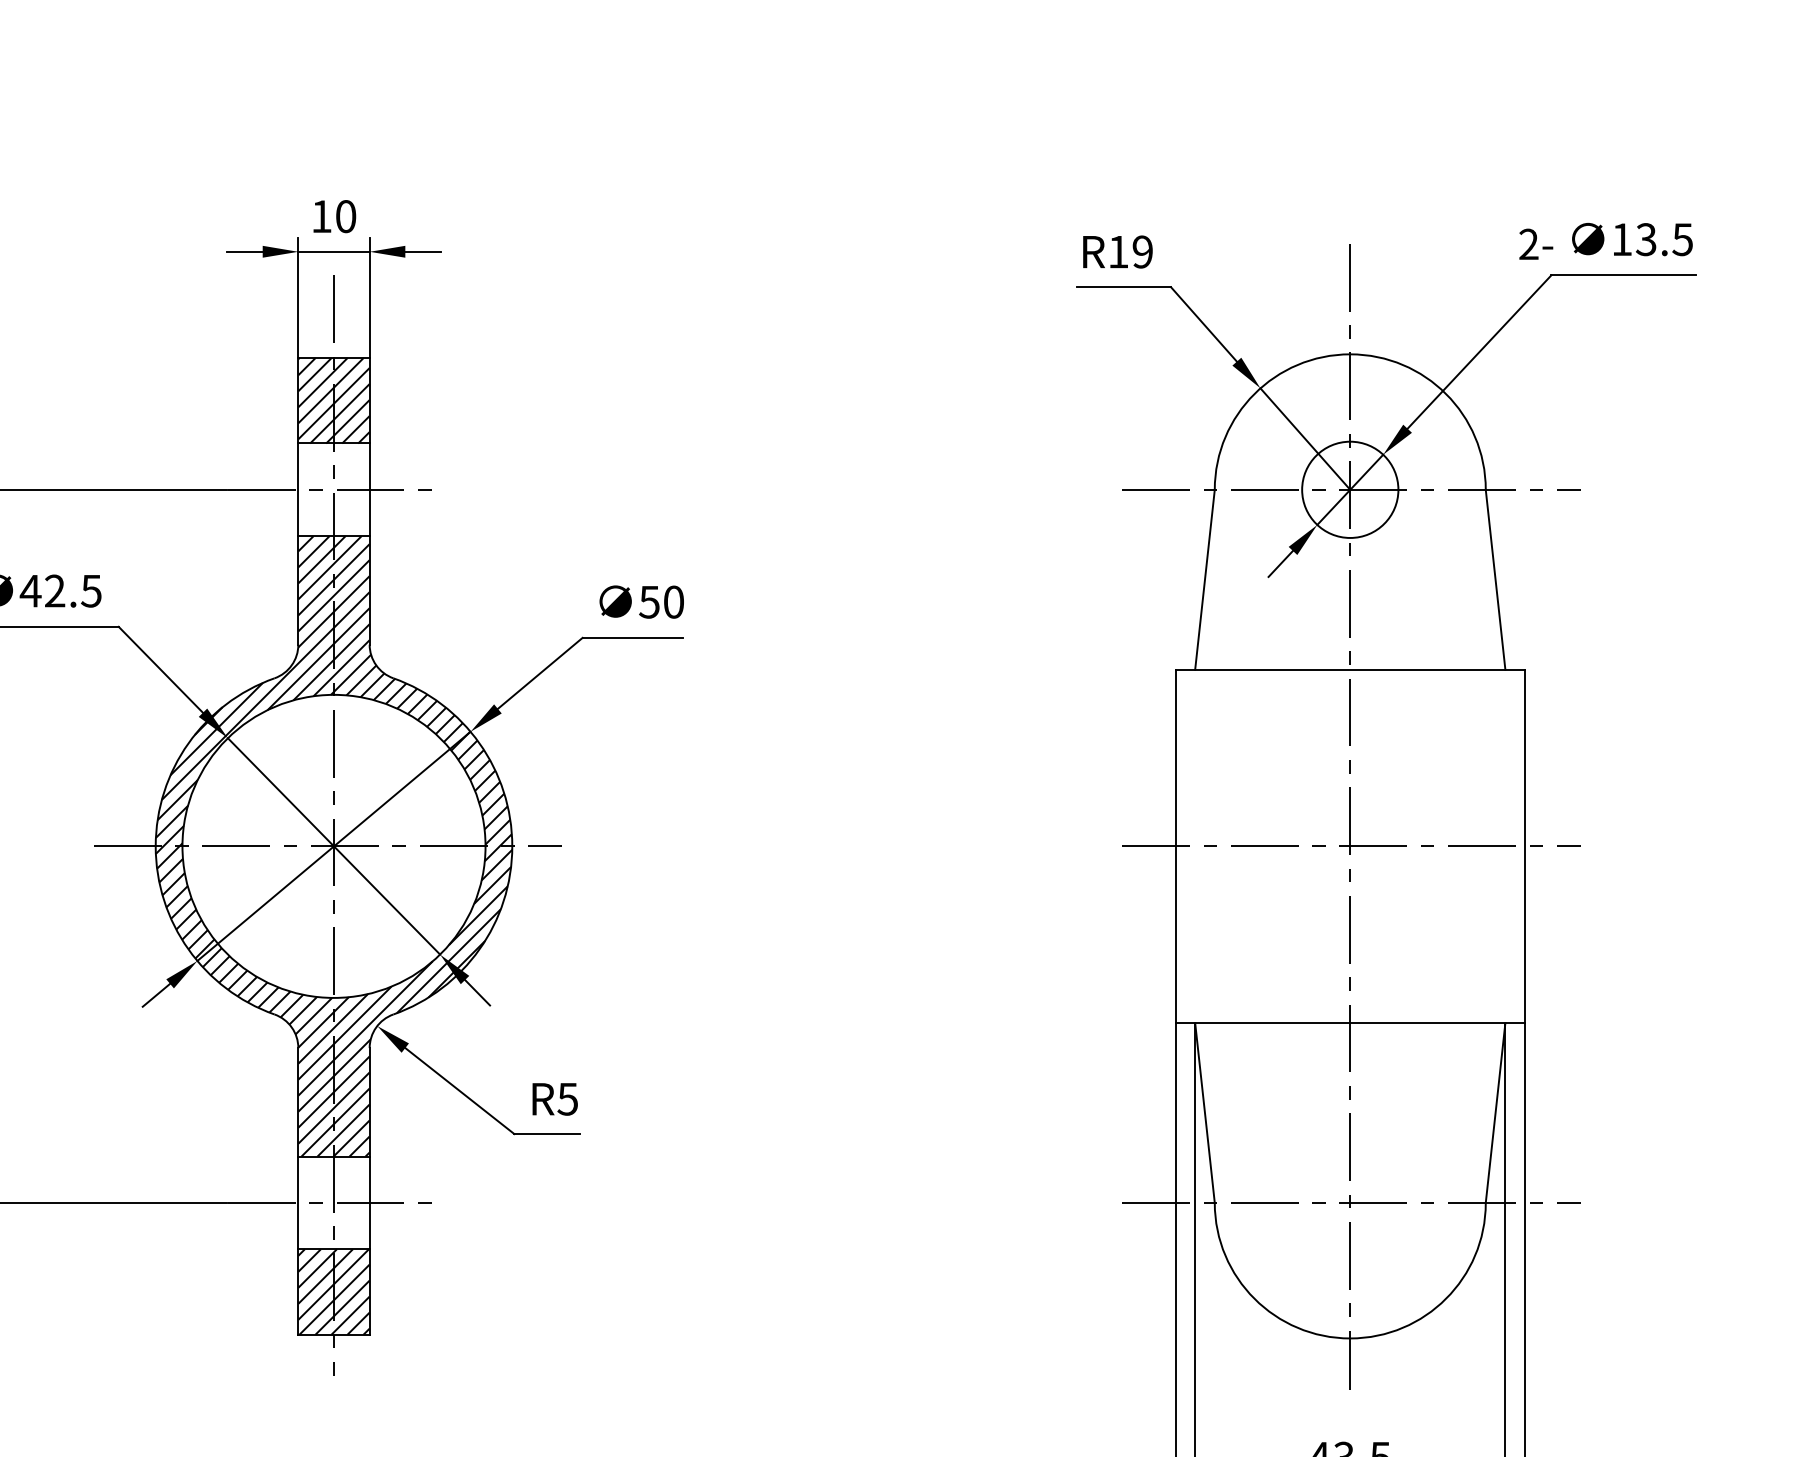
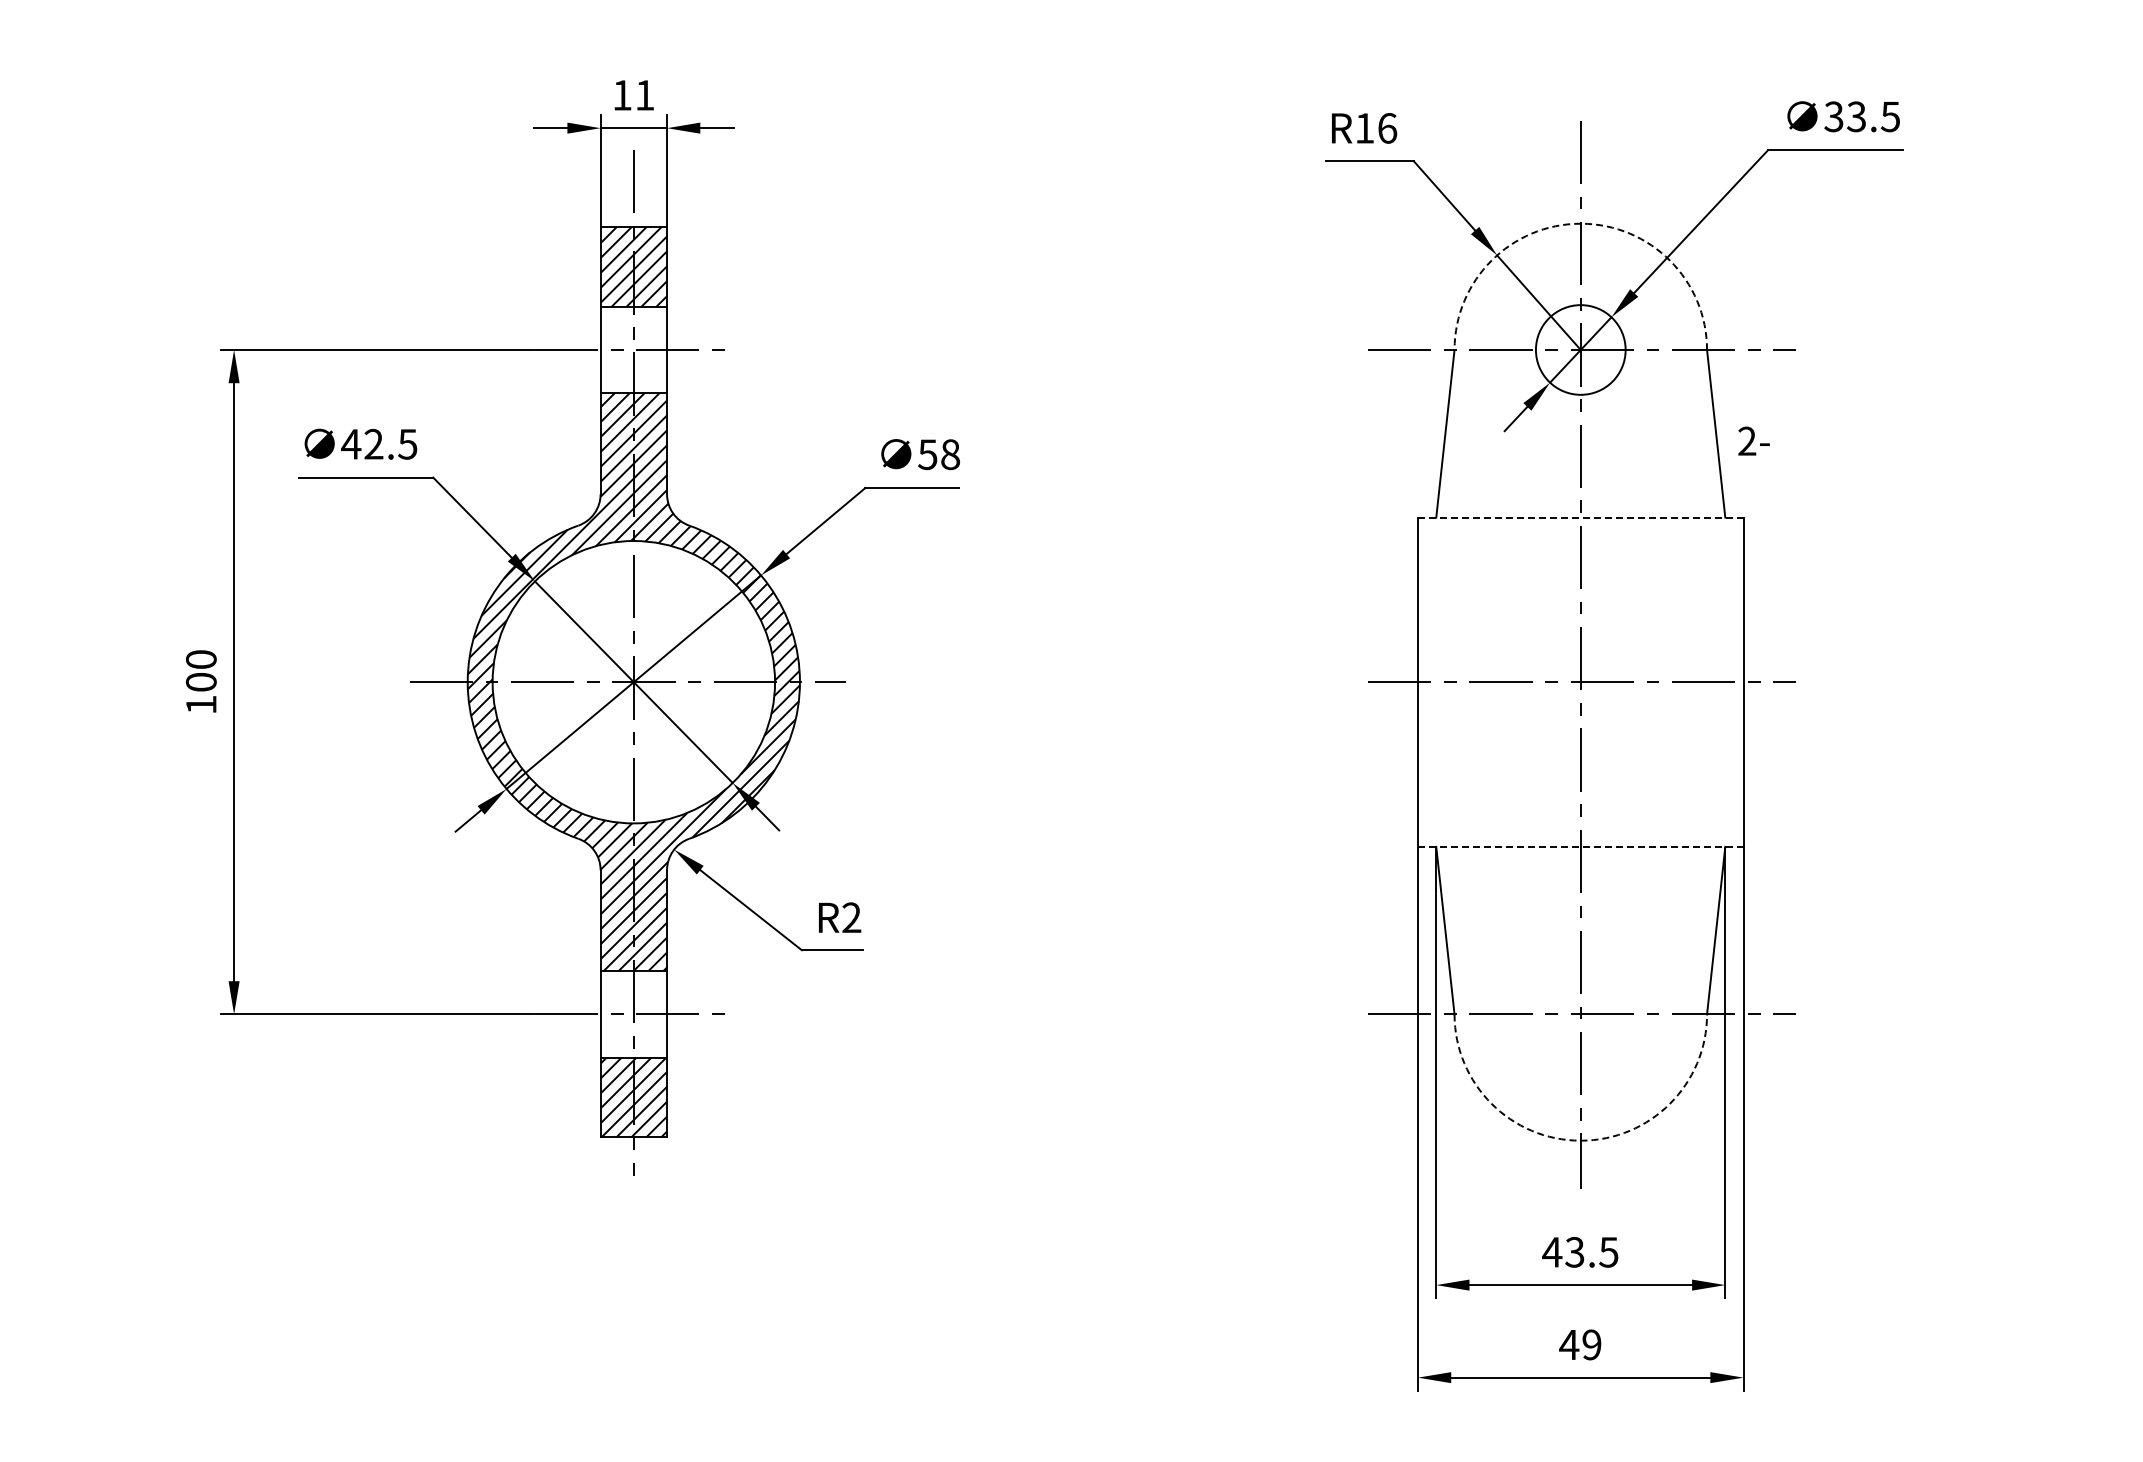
text: (346, 216) -> (645, 95), 10 -> 11
text: (1621, 239) -> (1833, 116), 13.5 -> 33.5
text: (1535, 243) -> (1753, 440), moved
text: (1142, 252) -> (1387, 128), R19 -> R16
arc: (1349, 354) -> (1580, 223), solid -> dashed
text: (673, 602) -> (950, 454), 50 -> 58
line: (1349, 669) -> (1580, 517), solid -> dashed
line: (1349, 1022) -> (1580, 846), solid -> dashed
text: (567, 1098) -> (851, 917), R5 -> R2
arc: (1349, 1338) -> (1580, 1140), solid -> dashed

